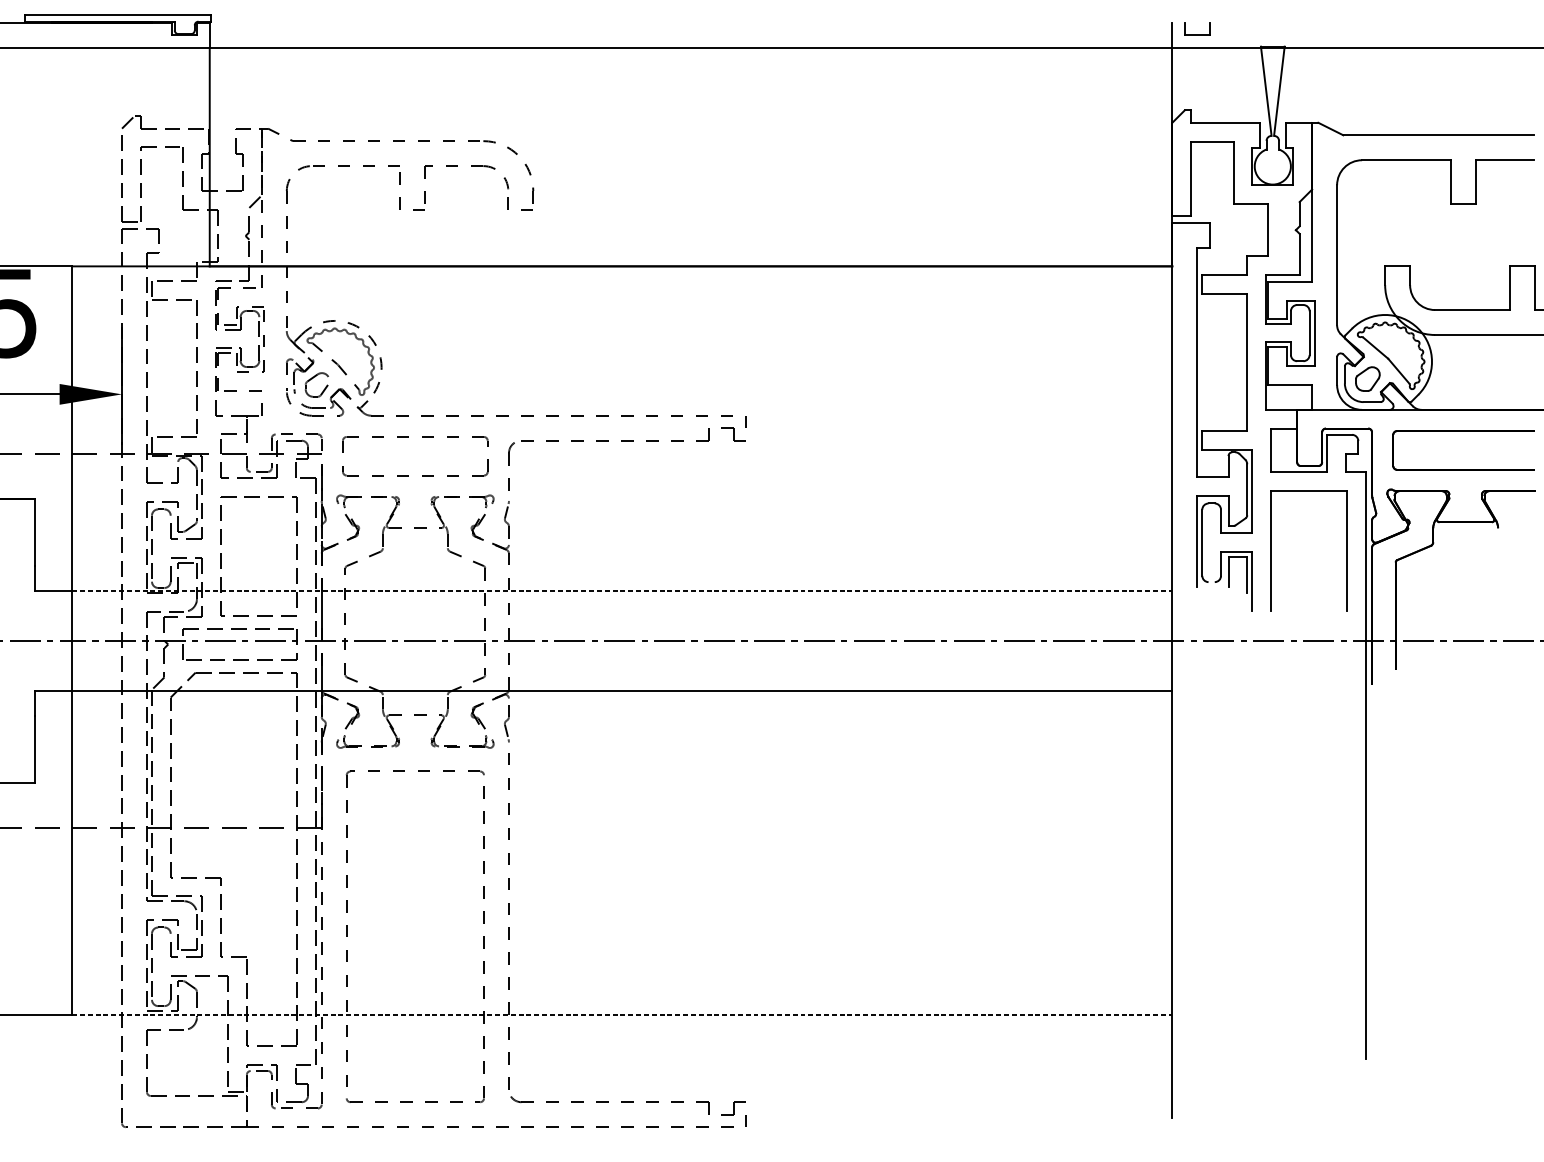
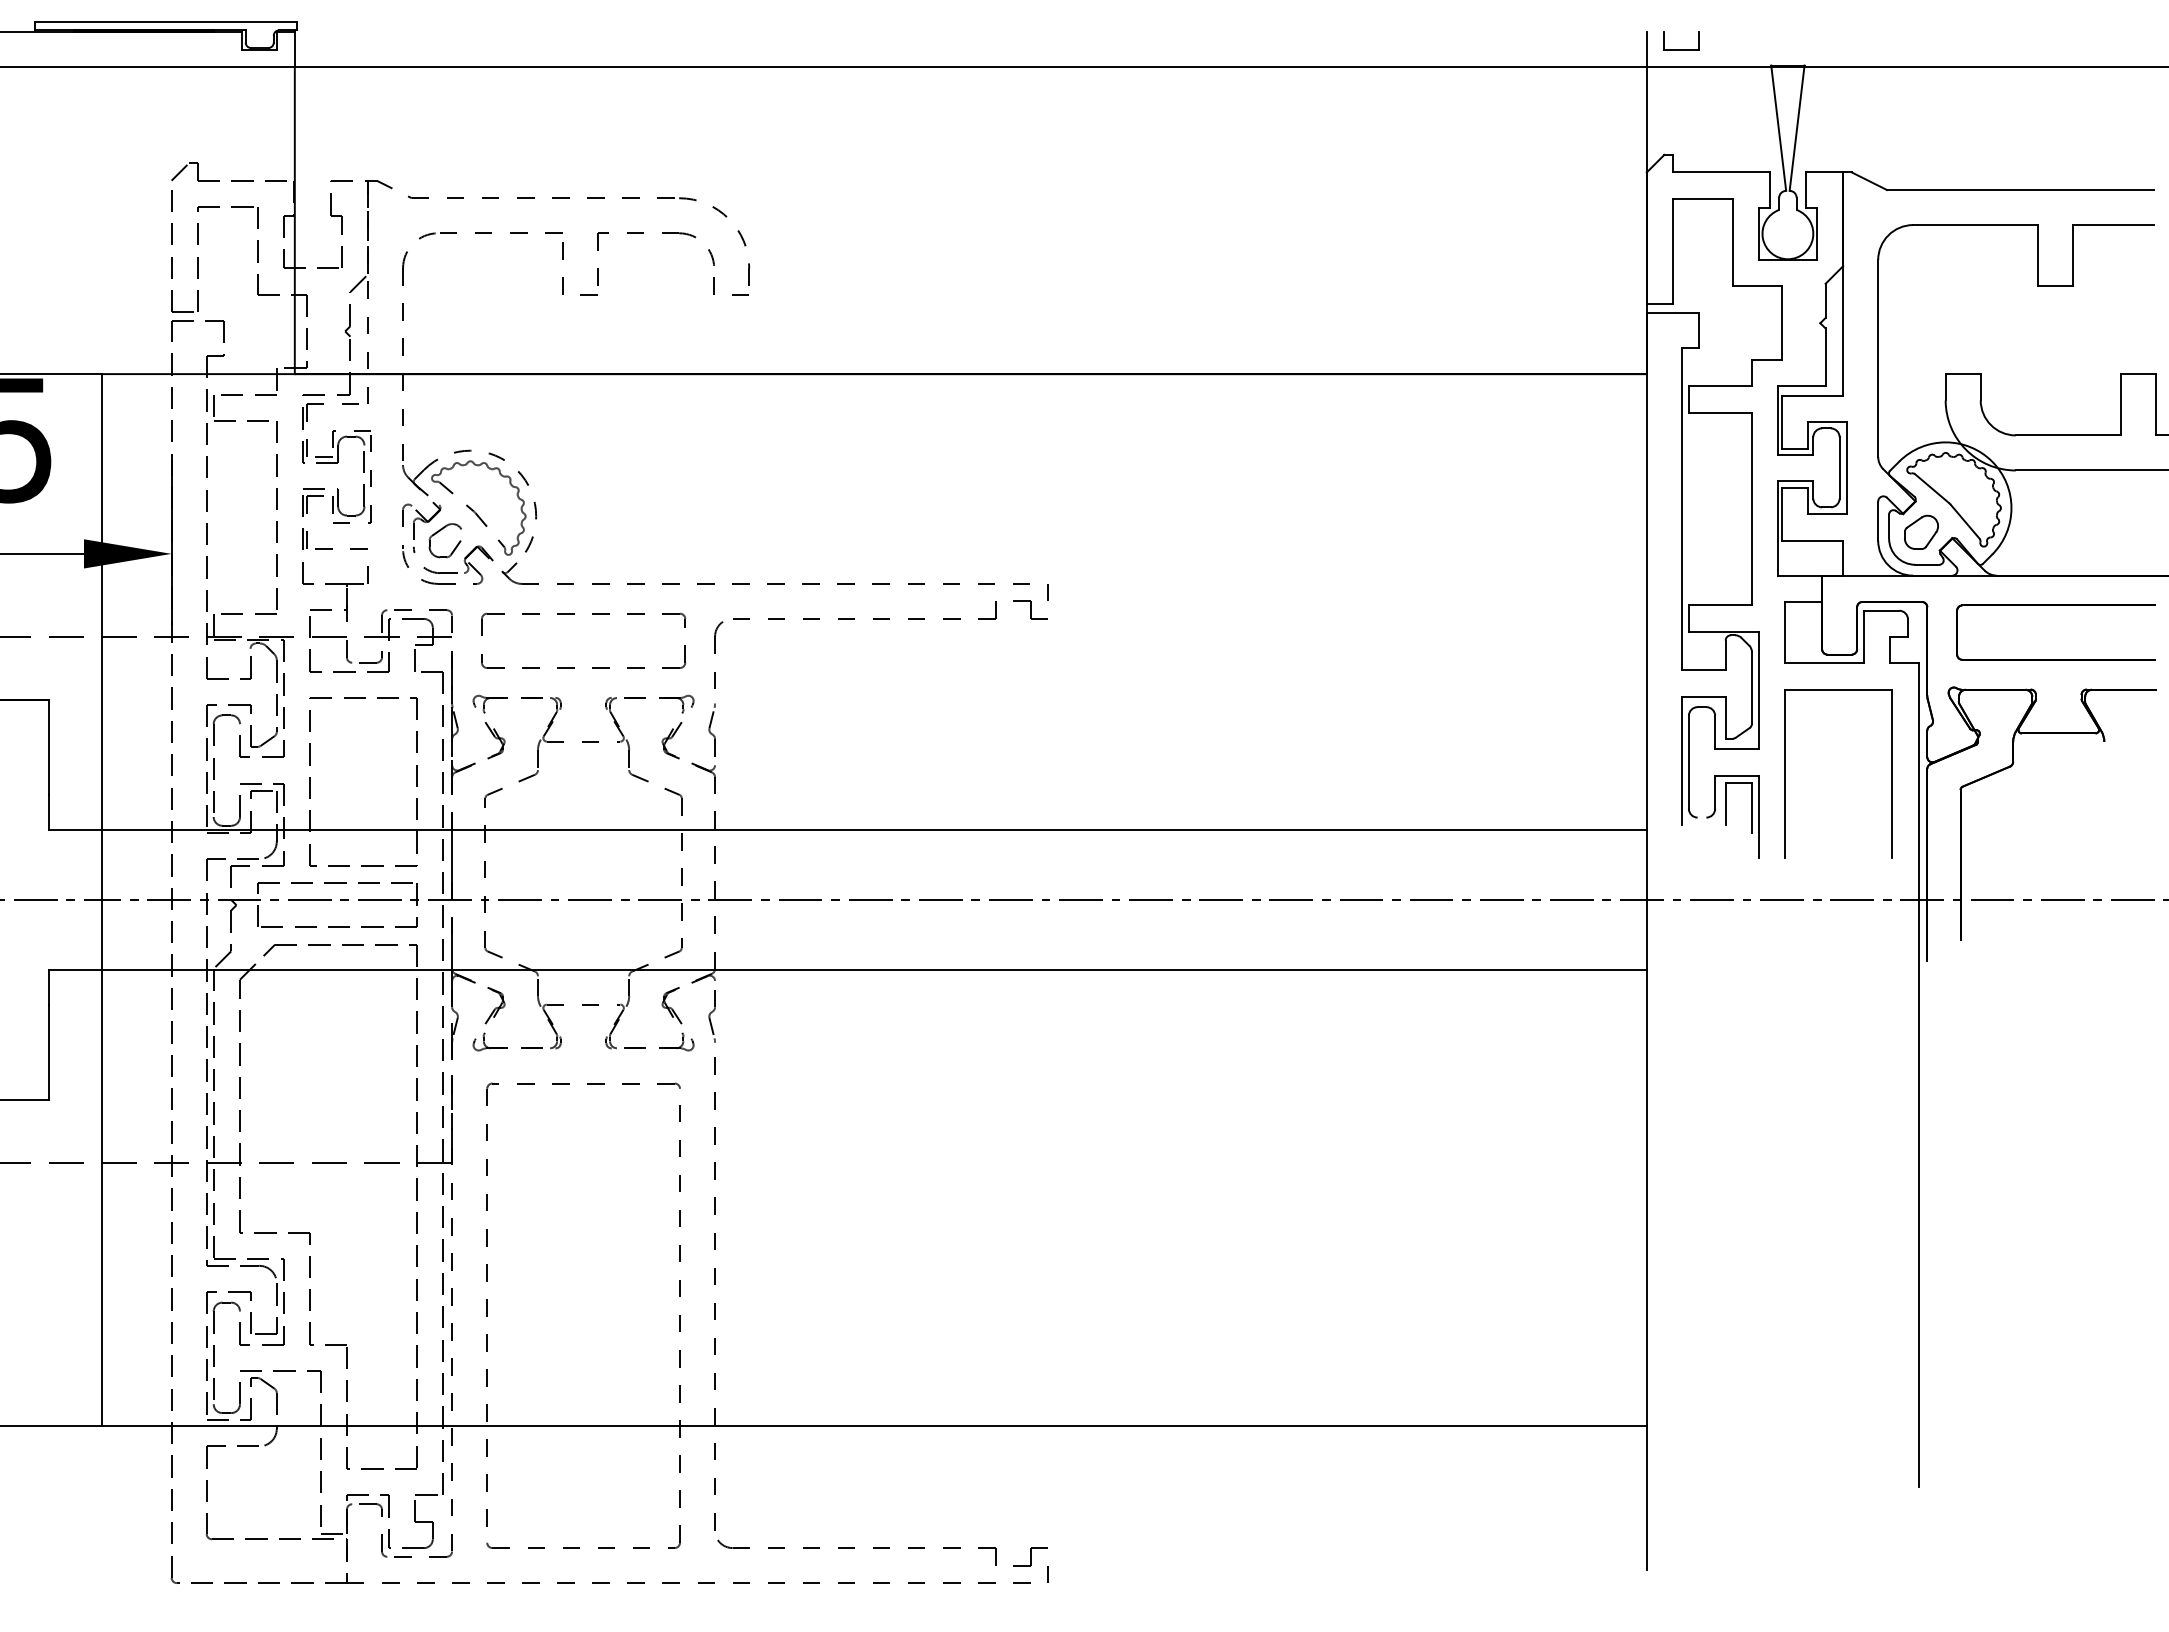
line: (622, 590) -> (874, 829), dashed -> solid
line: (622, 1014) -> (874, 1425), dashed -> solid

